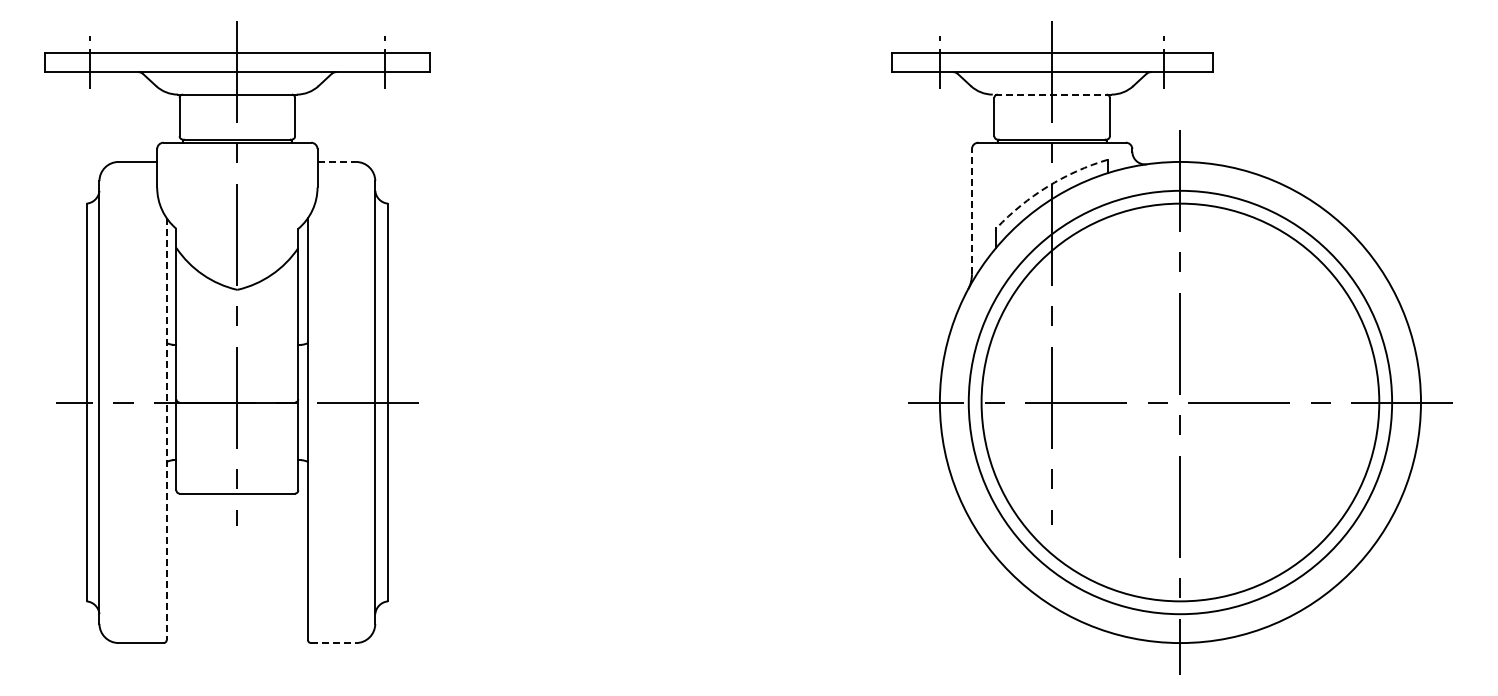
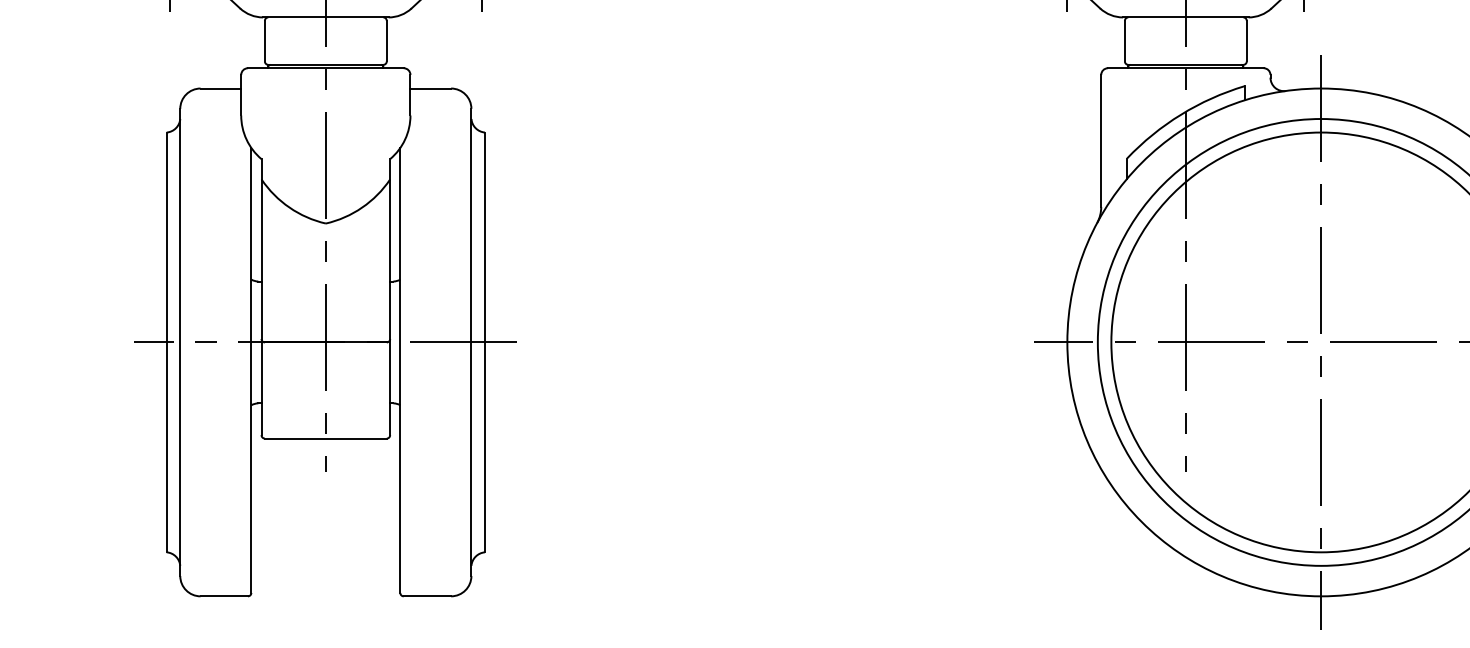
line: (1051, 94) -> (1185, 17), dashed -> solid
line: (337, 161) -> (431, 88), dashed -> solid
arc: (1047, 186) -> (1180, 114), dashed -> solid
line: (971, 211) -> (1100, 140), dashed -> solid
line: (166, 429) -> (251, 370), dashed -> solid
line: (334, 643) -> (428, 596), dashed -> solid

